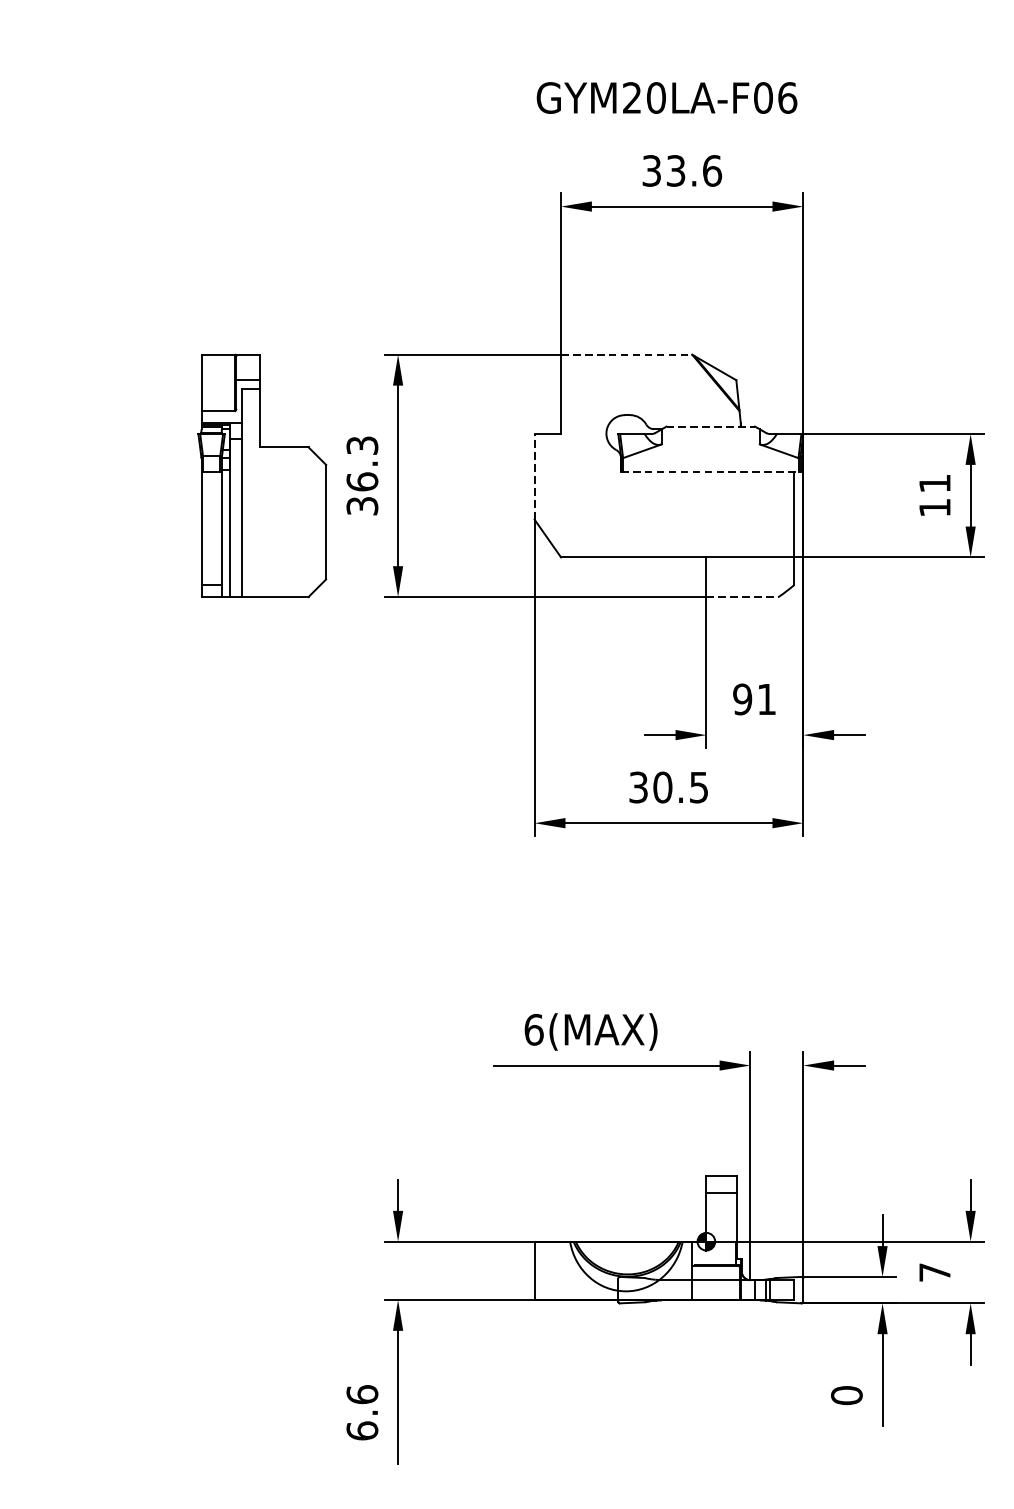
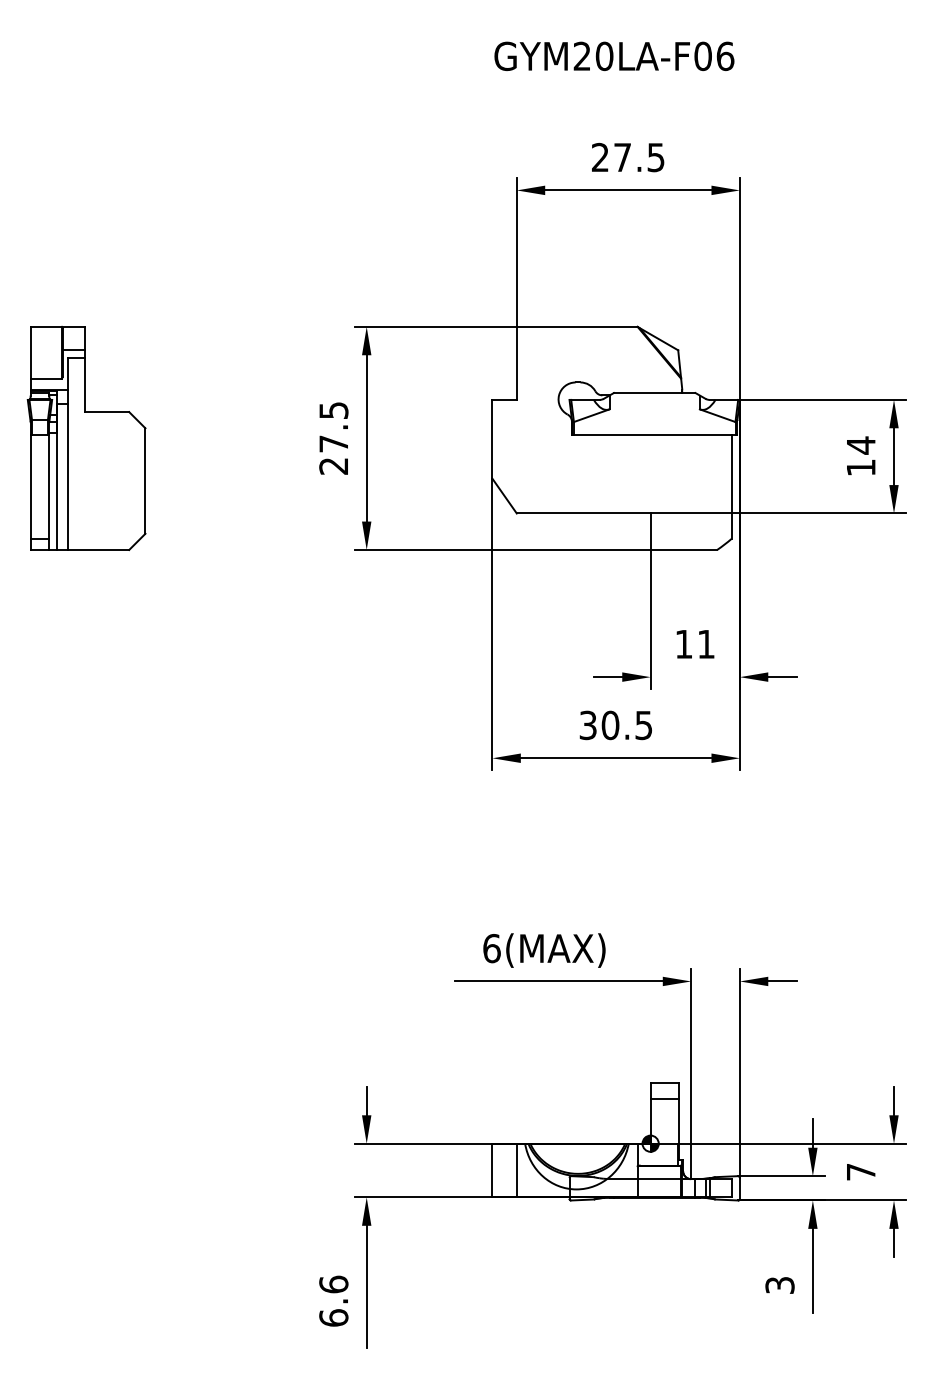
text: (667, 97) -> (614, 55), moved
text: (682, 170) -> (628, 157), 33.6 -> 27.5
line: (626, 354) -> (577, 326), dashed -> solid
line: (710, 427) -> (654, 393), dashed -> solid
line: (710, 472) -> (654, 435), dashed -> solid
part: (262, 475) -> (86, 438), moved
text: (362, 475) -> (333, 438), 36.3 -> 27.5
line: (534, 475) -> (492, 438), dashed -> solid
text: (935, 483) -> (861, 445), 11 -> 14
line: (743, 596) -> (684, 549), dashed -> solid
text: (742, 698) -> (683, 643), 91 -> 11
line: (560, 1270) -> (516, 1170), added
text: (846, 1395) -> (779, 1285), 0 -> 3

